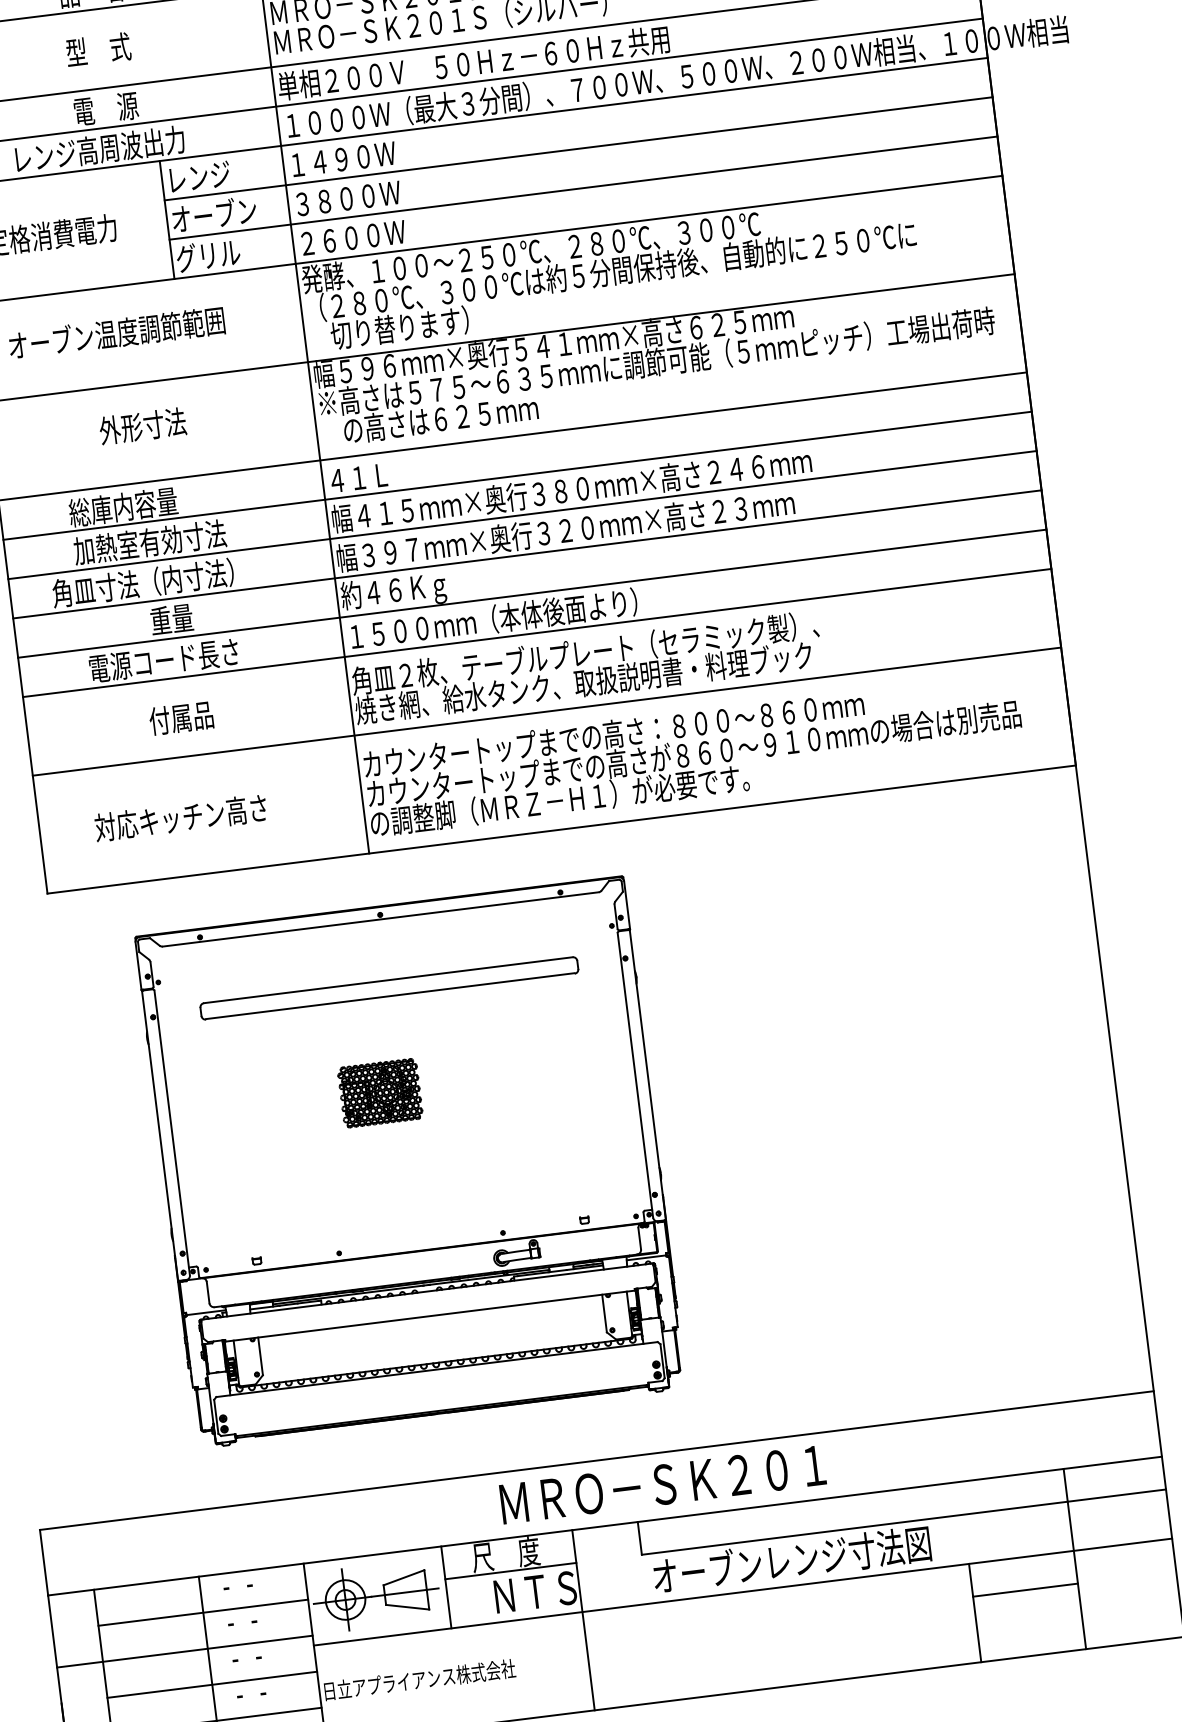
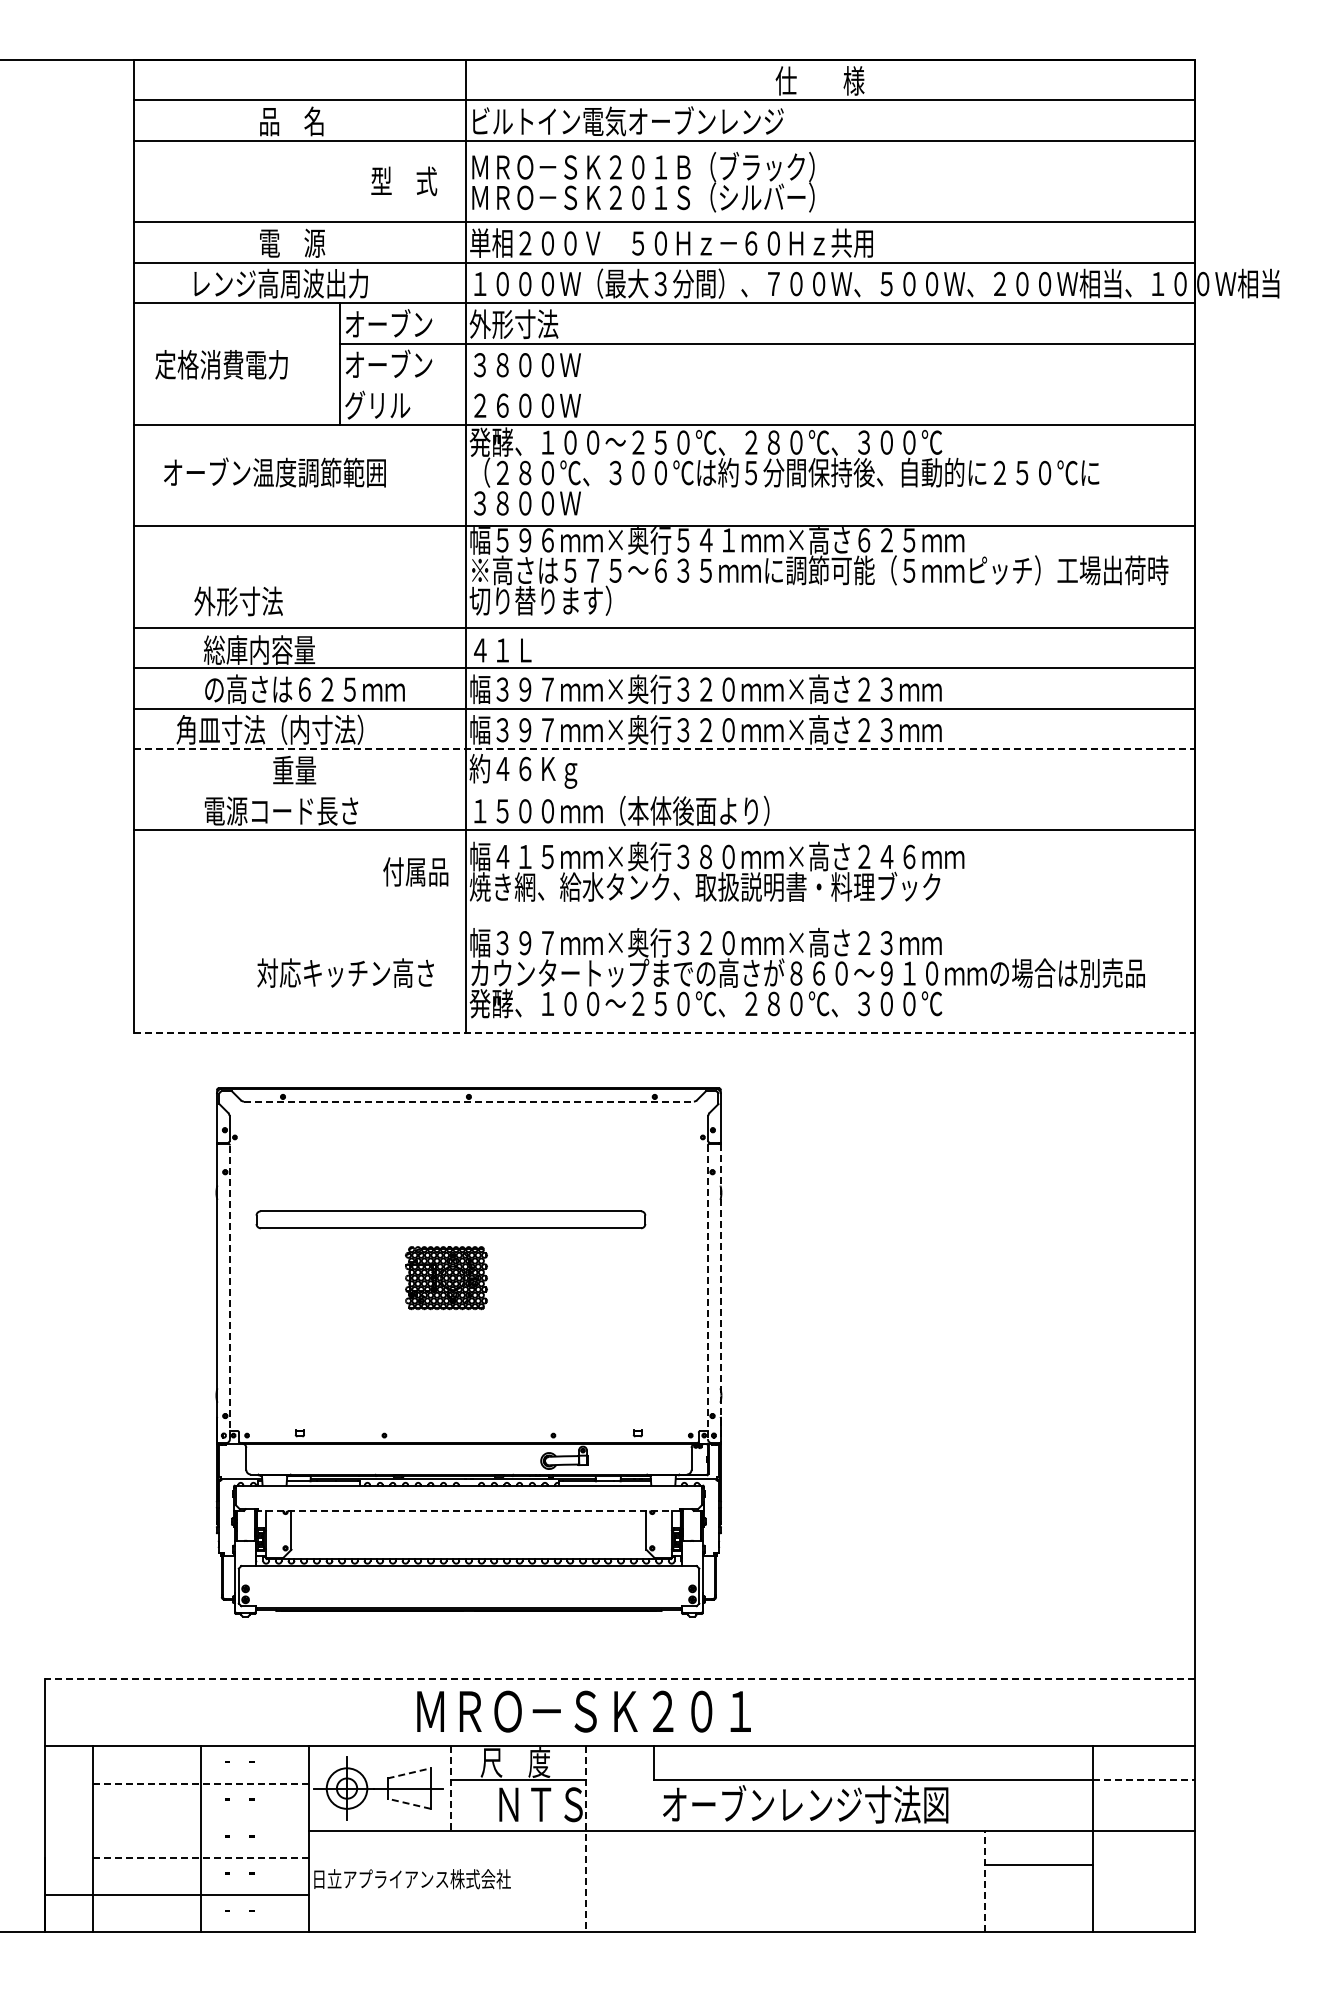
text: (98, 49) -> (404, 181), moved
text: (340, 159) -> (524, 324), １４９０Ｗ -> 外形寸法
text: (209, 174) -> (389, 323), レンジ -> オーブン
line: (583, 188) -> (767, 384), removed
text: (390, 329) -> (553, 503), 切り替ります） -> ３８００Ｗ
text: (429, 420) -> (581, 600), の高さは６２５ｍｍ -> 切り替ります）
text: (142, 426) -> (238, 601), moved
text: (584, 488) -> (730, 689), 幅４１５ｍｍ×奥行３８０ｍｍ×高さ２４６ｍｍ -> 幅３９７ｍｍ×奥行３２０ｍｍ×高さ２３ｍｍ
text: (171, 539) -> (304, 689), 加熱室有効寸法 -> の高さは６２５ｍｍ
line: (527, 554) -> (664, 749), solid -> dashed
line: (531, 593) -> (663, 789), removed
text: (591, 652) -> (716, 856), 角皿２枚、テーブルプレート（セラミック製）、 -> 幅４１５ｍｍ×奥行３８０ｍｍ×高さ２４６ｍｍ
line: (546, 711) -> (663, 911), removed
text: (181, 717) -> (415, 871), moved
text: (613, 733) -> (728, 942), カウンタートップまでの高さ：８００～８６０ｍｍ -> 幅３９７ｍｍ×奥行３２０ｍｍ×高さ２３ｍｍ
text: (598, 795) -> (705, 1003), の調整脚（ＭＲＺ－Ｈ１）が必要です。 -> 発酵、１００～２５０℃、２８０℃、３００℃
text: (180, 817) -> (345, 972), moved
line: (562, 829) -> (664, 1033), solid -> dashed
line: (380, 919) -> (468, 1101), solid -> dashed
part: (388, 988) -> (450, 1219), moved
line: (635, 1075) -> (707, 1292), solid -> dashed
line: (647, 1075) -> (720, 1293), solid -> dashed
line: (171, 1133) -> (229, 1292), solid -> dashed
line: (429, 1315) -> (468, 1510), solid -> dashed
line: (597, 1460) -> (620, 1678), solid -> dashed
text: (662, 1484) -> (583, 1711), moved
line: (1116, 1496) -> (1143, 1780), solid -> dashed
line: (404, 1577) -> (409, 1773), solid -> dashed
line: (446, 1588) -> (451, 1789), solid -> dashed
line: (406, 1607) -> (408, 1803), solid -> dashed
line: (203, 1612) -> (201, 1783), solid -> dashed
line: (975, 1612) -> (985, 1881), solid -> dashed
line: (583, 1620) -> (586, 1839), solid -> dashed
line: (185, 1651) -> (177, 1820), removed
line: (212, 1684) -> (201, 1857), solid -> dashed

